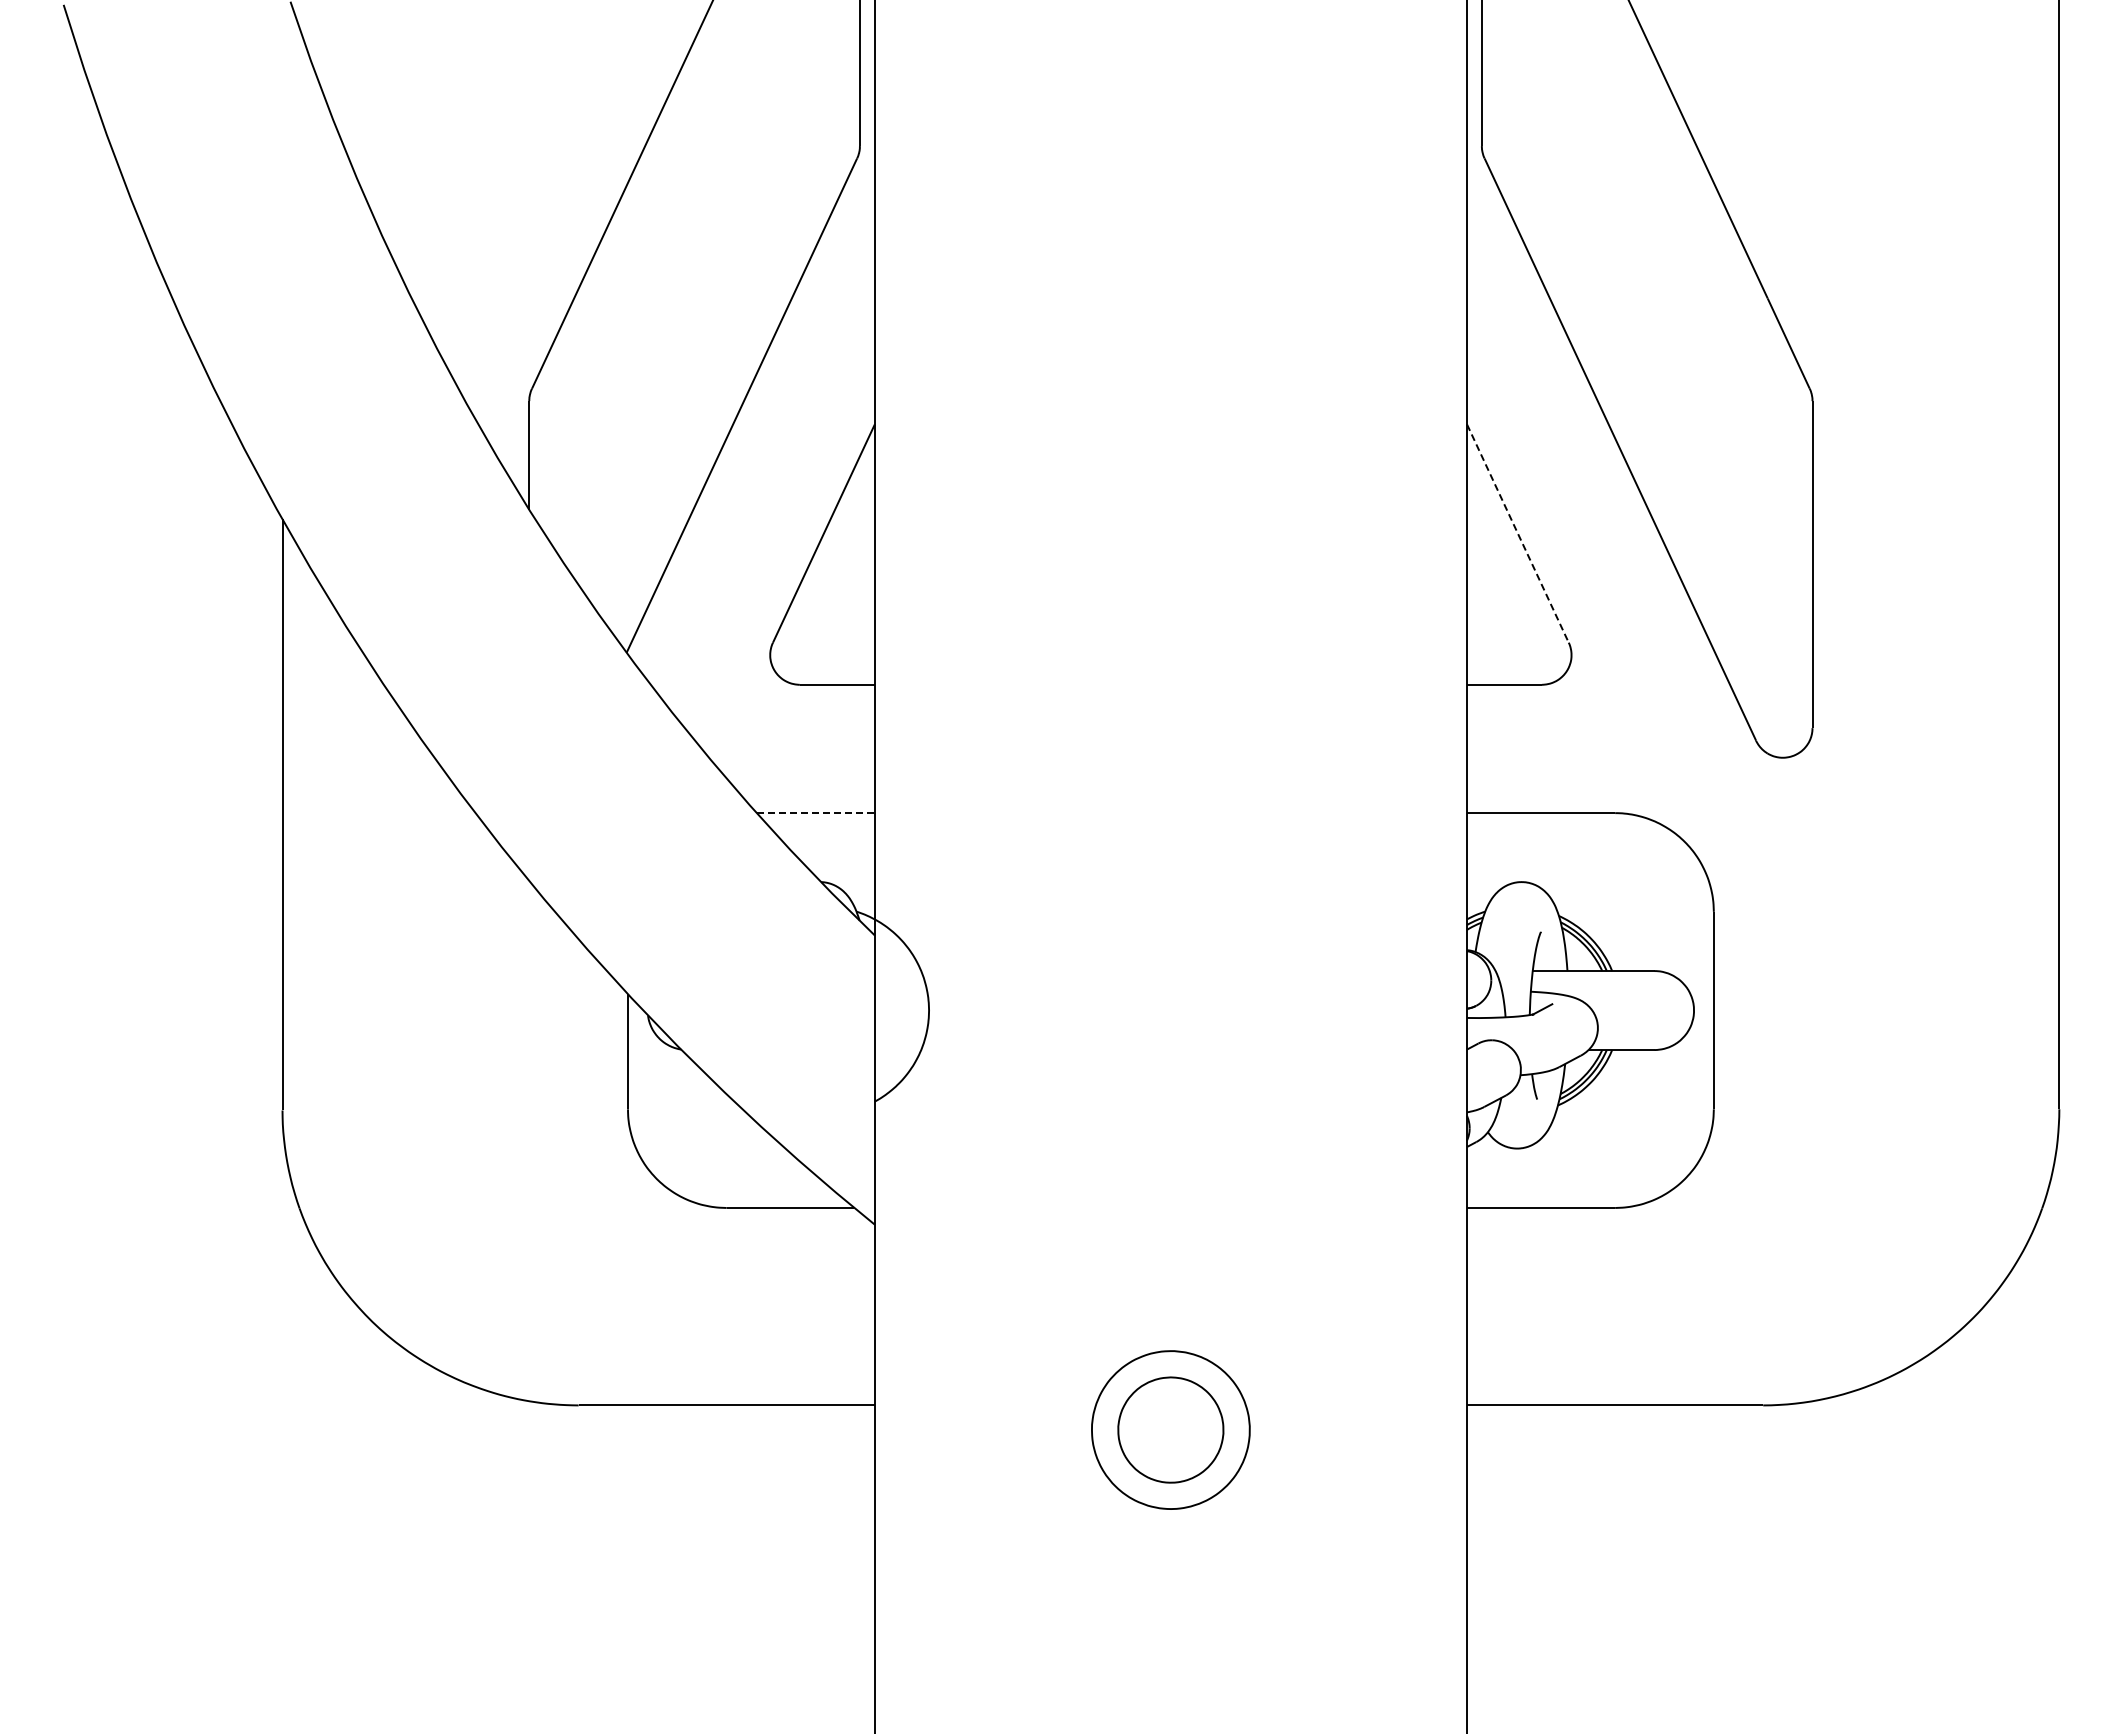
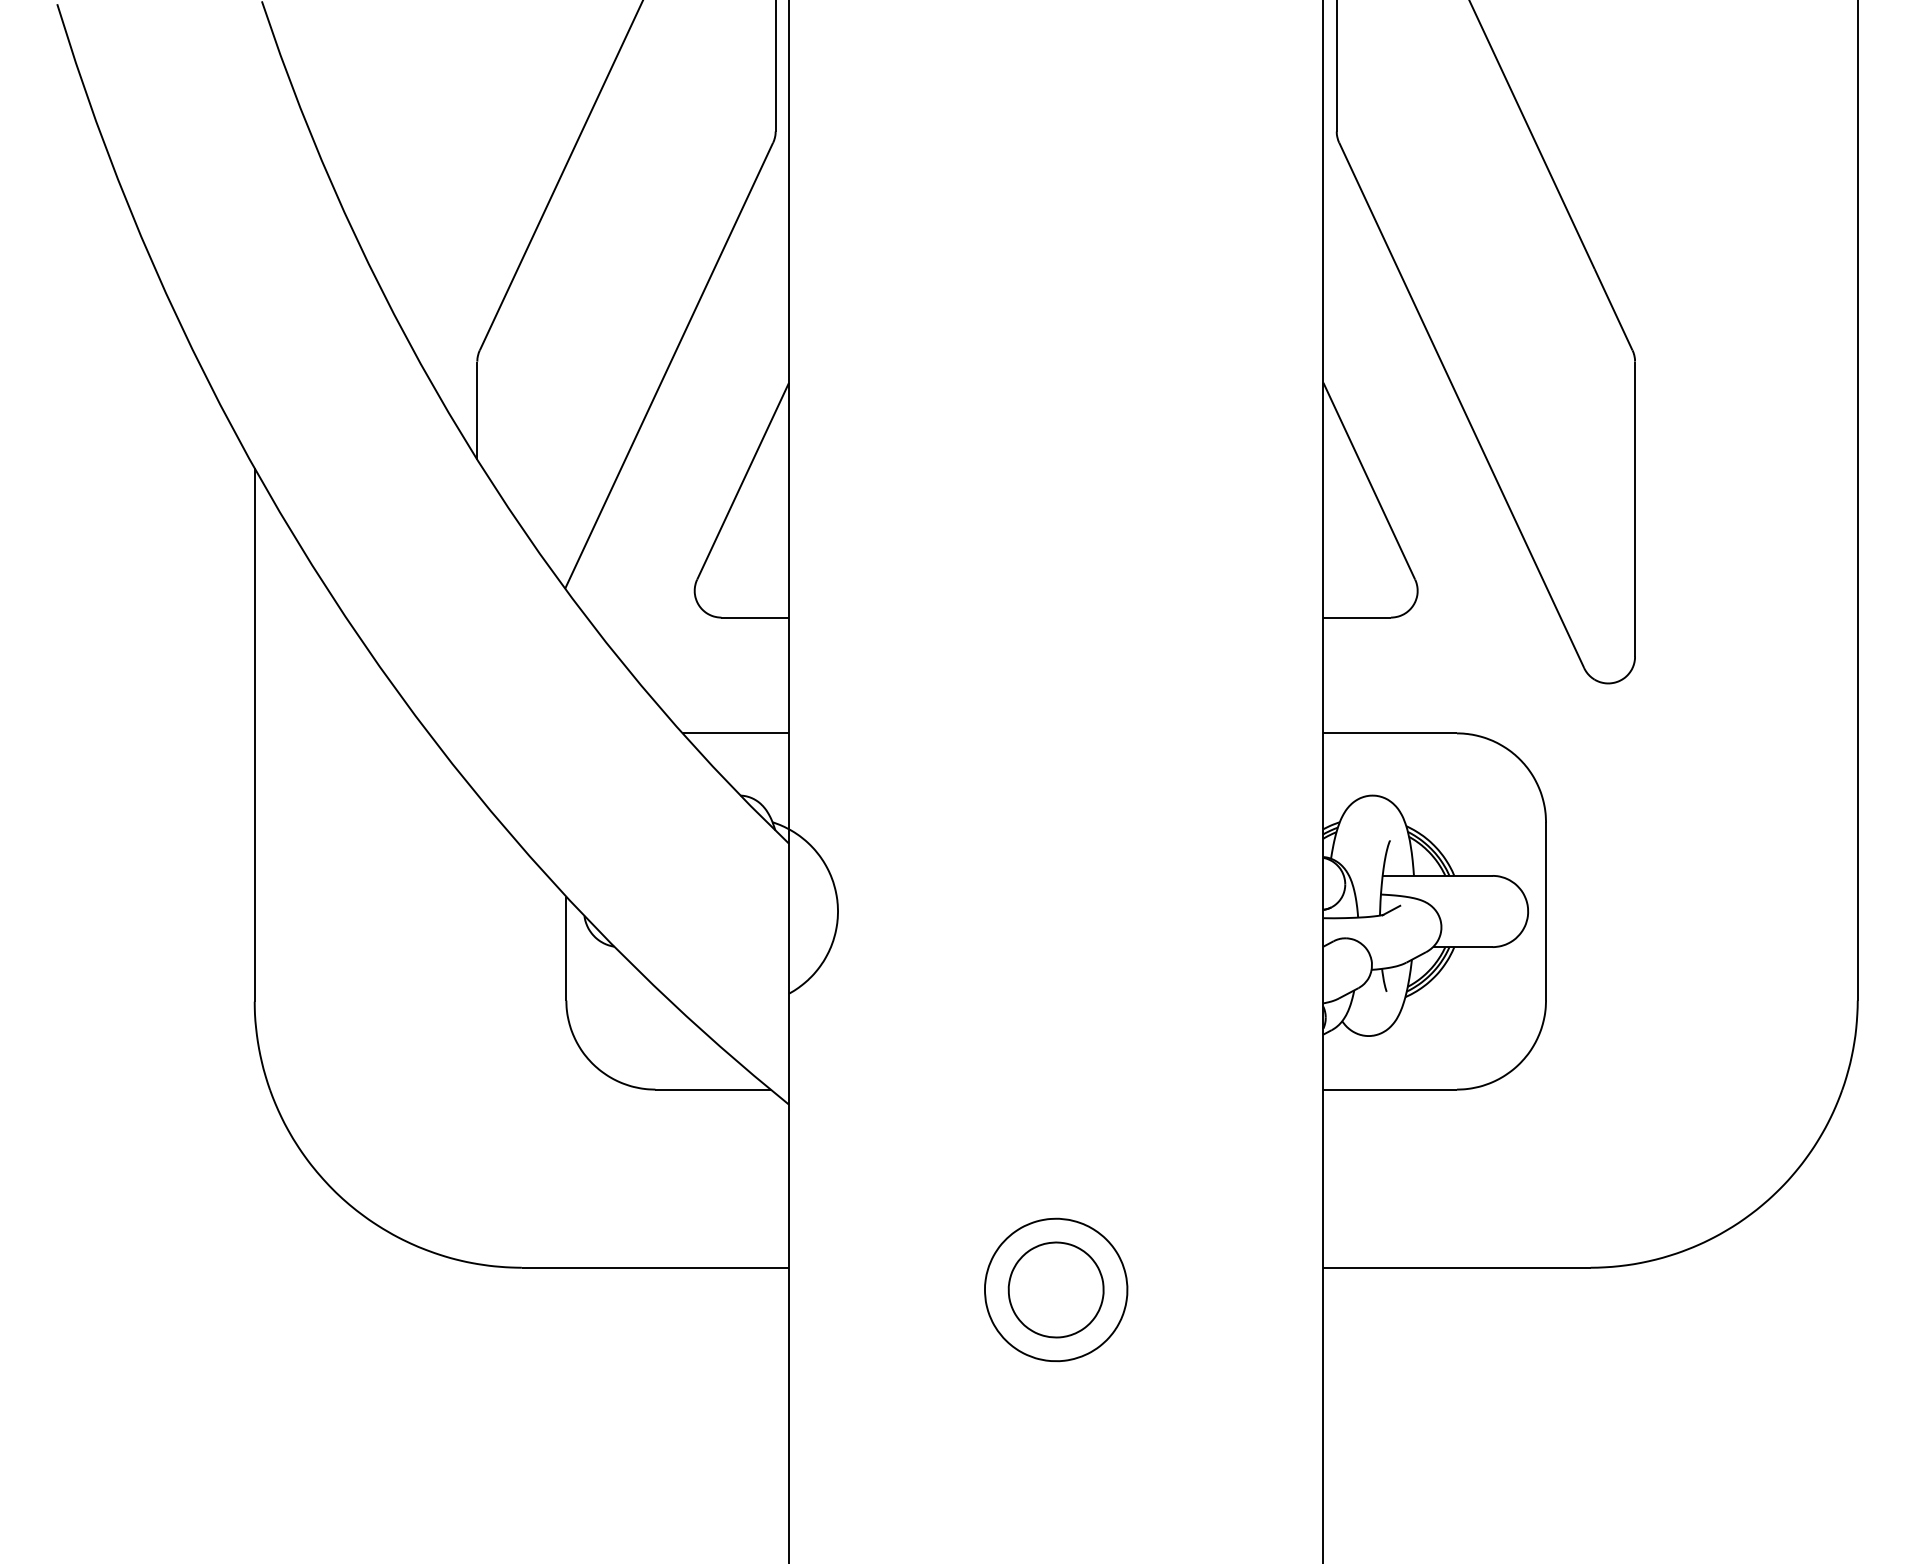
line: (1518, 534) -> (1369, 482), dashed -> solid
line: (816, 813) -> (736, 733), dashed -> solid

